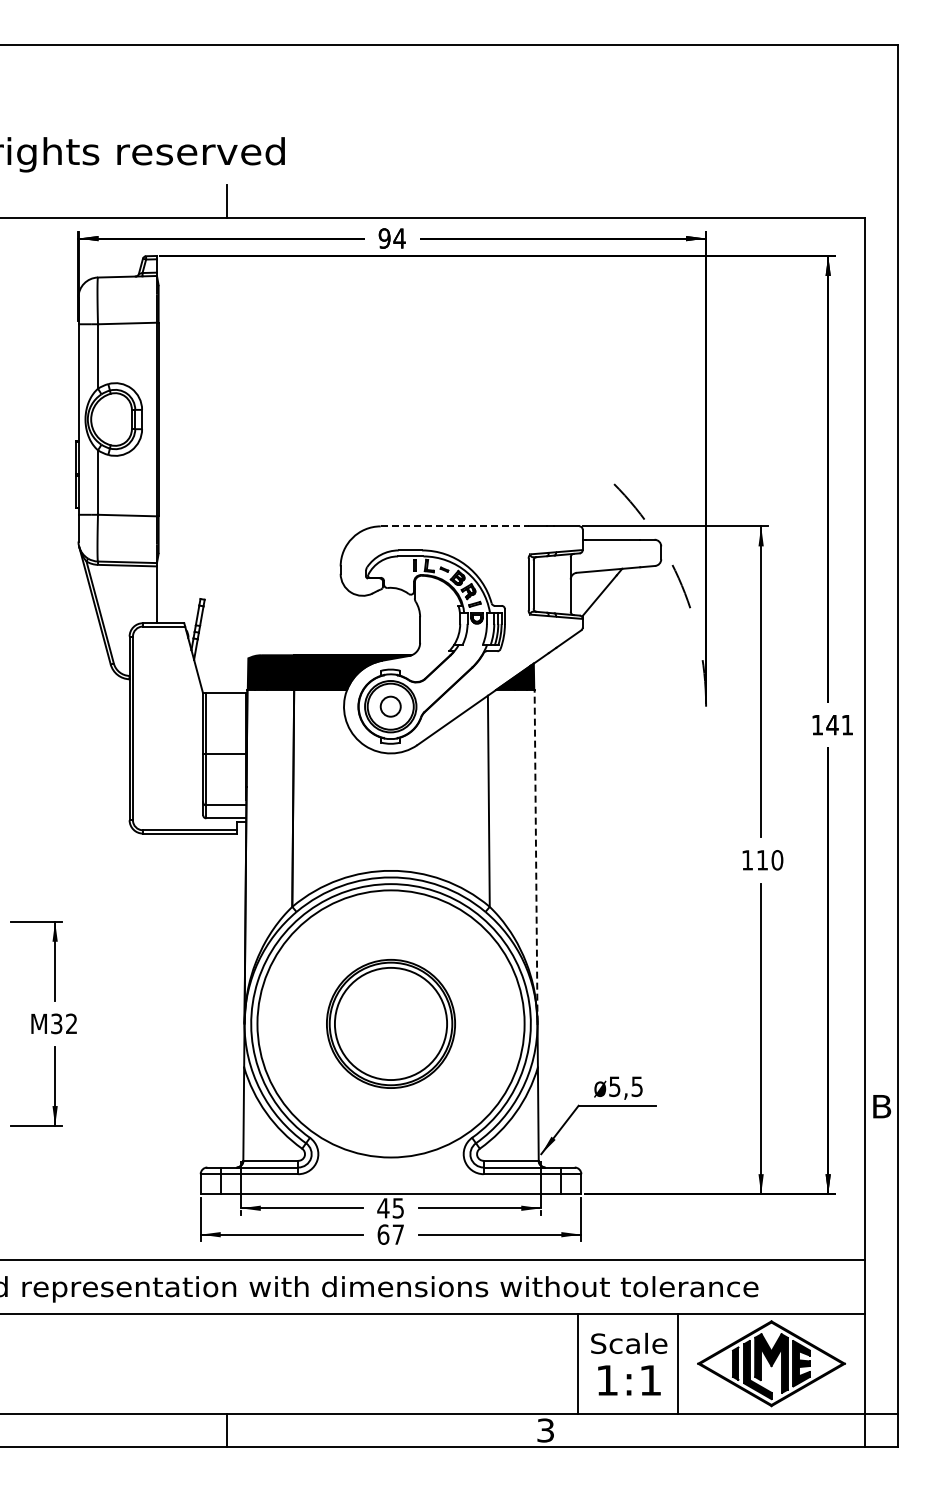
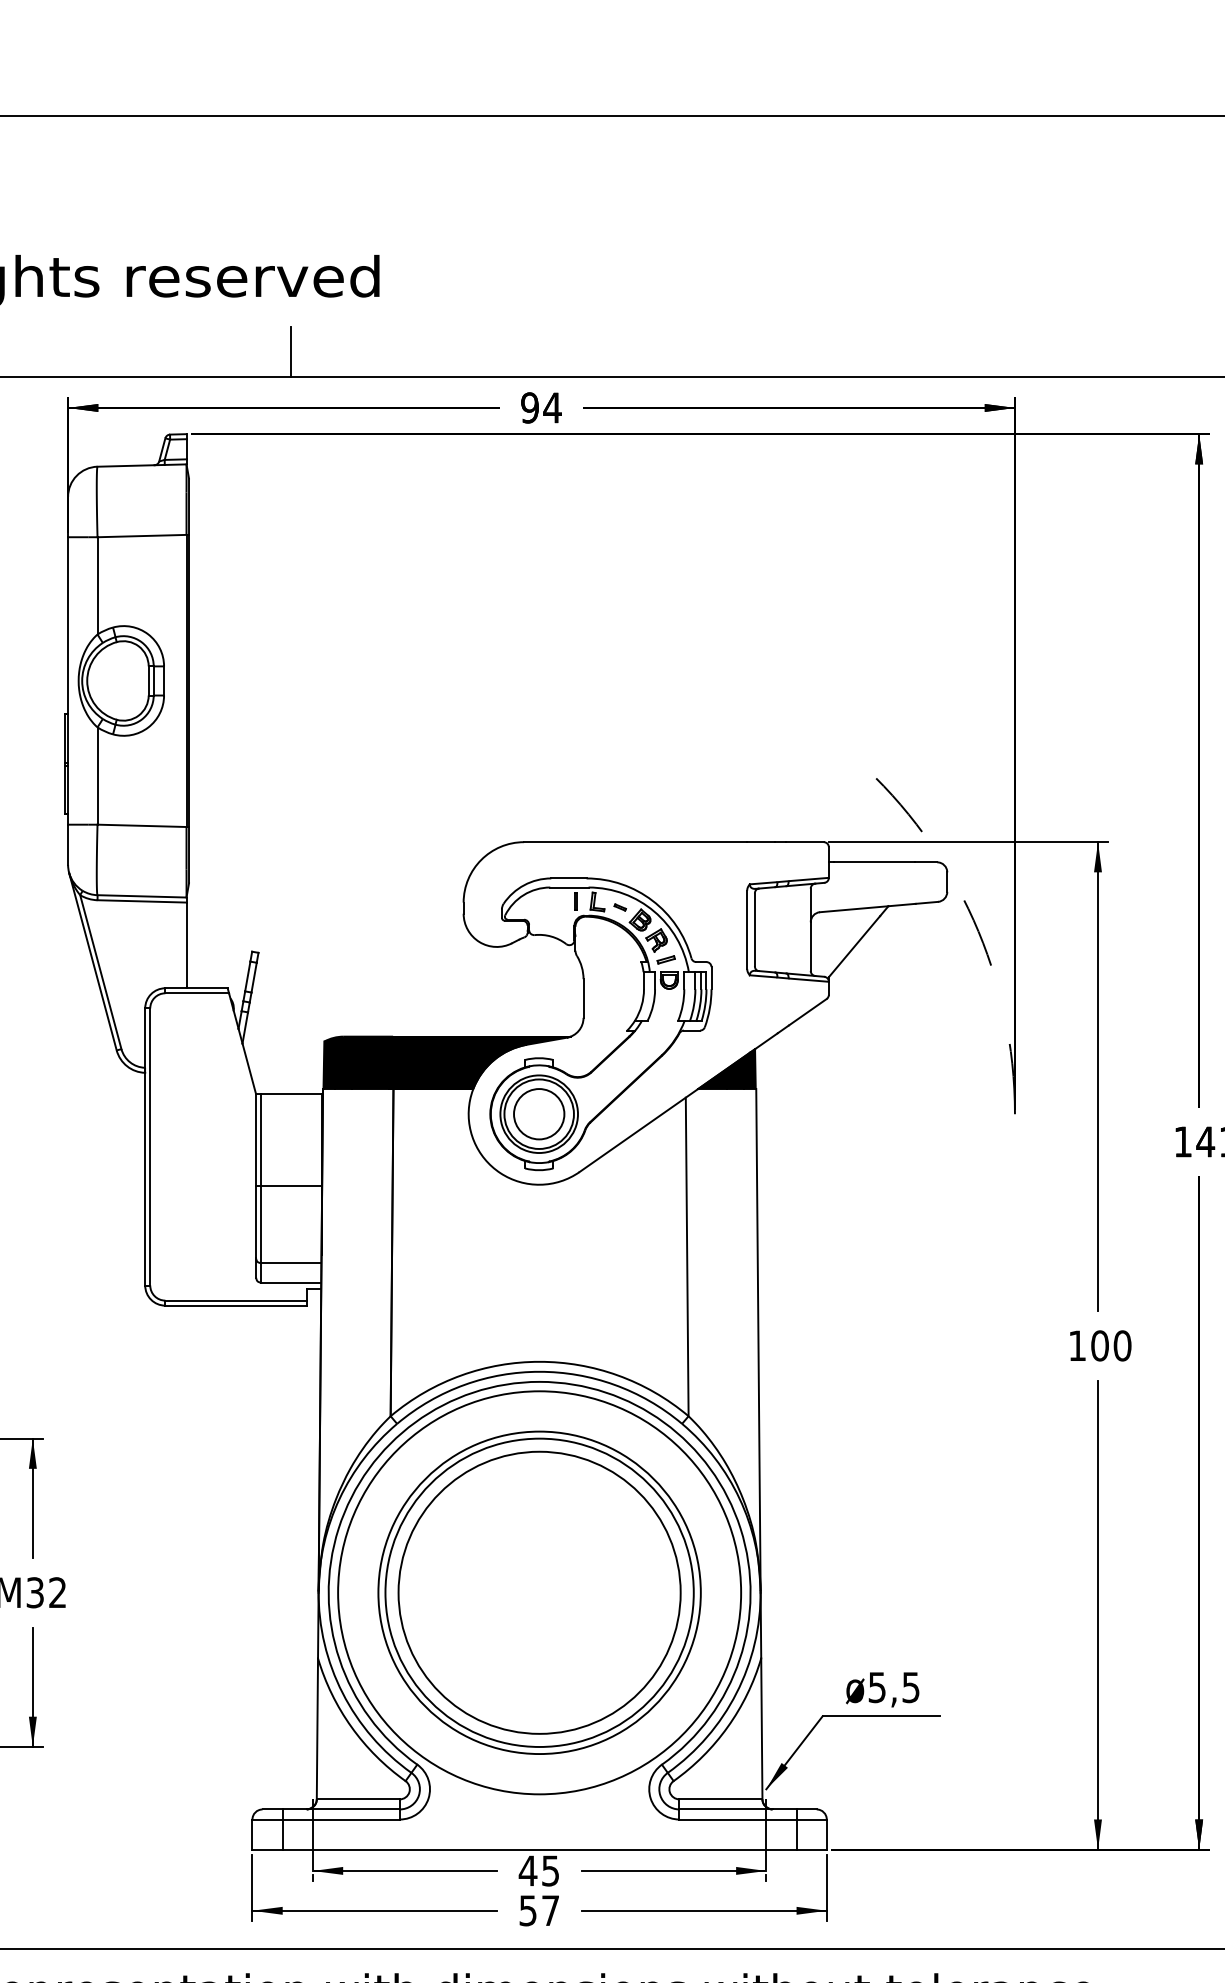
line: (454, 526) -> (635, 842), dashed -> solid
circle: (390, 706) -> (538, 1113), size x1.67
line: (536, 855) -> (759, 1338), dashed -> solid
text: (762, 860) -> (1100, 1346), 110 -> 100
part: (390, 1023) -> (538, 1592), size x1.67
text: (383, 1234) -> (528, 1910), 67 -> 57

